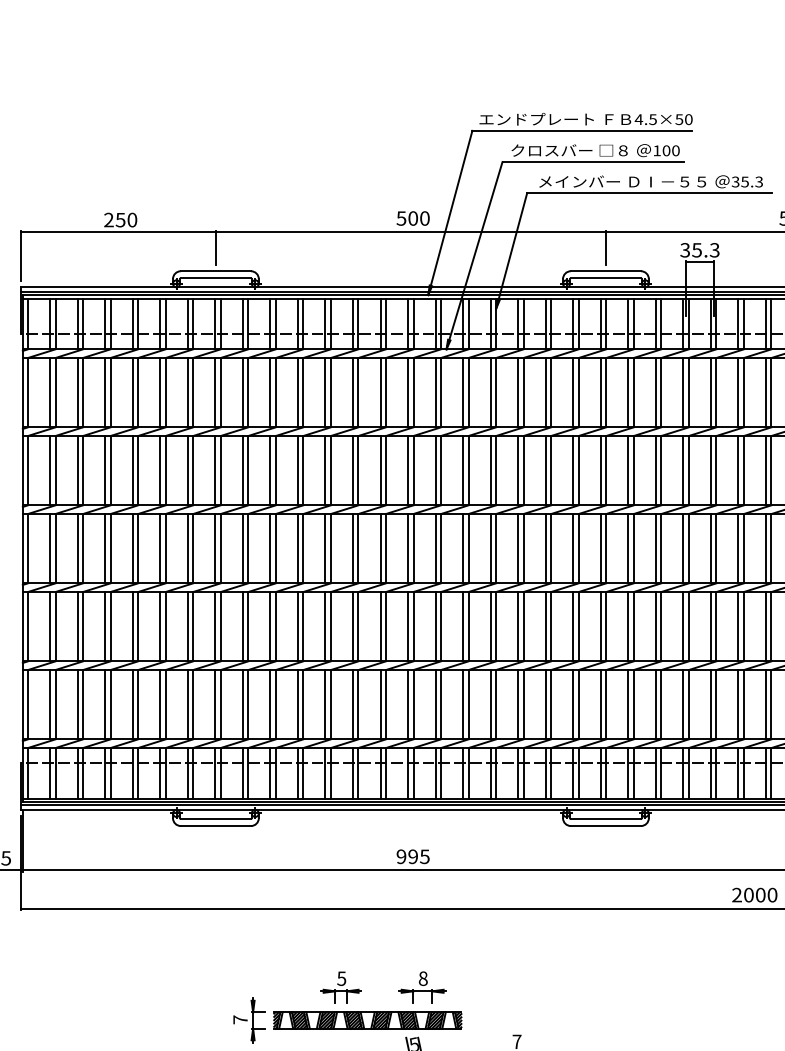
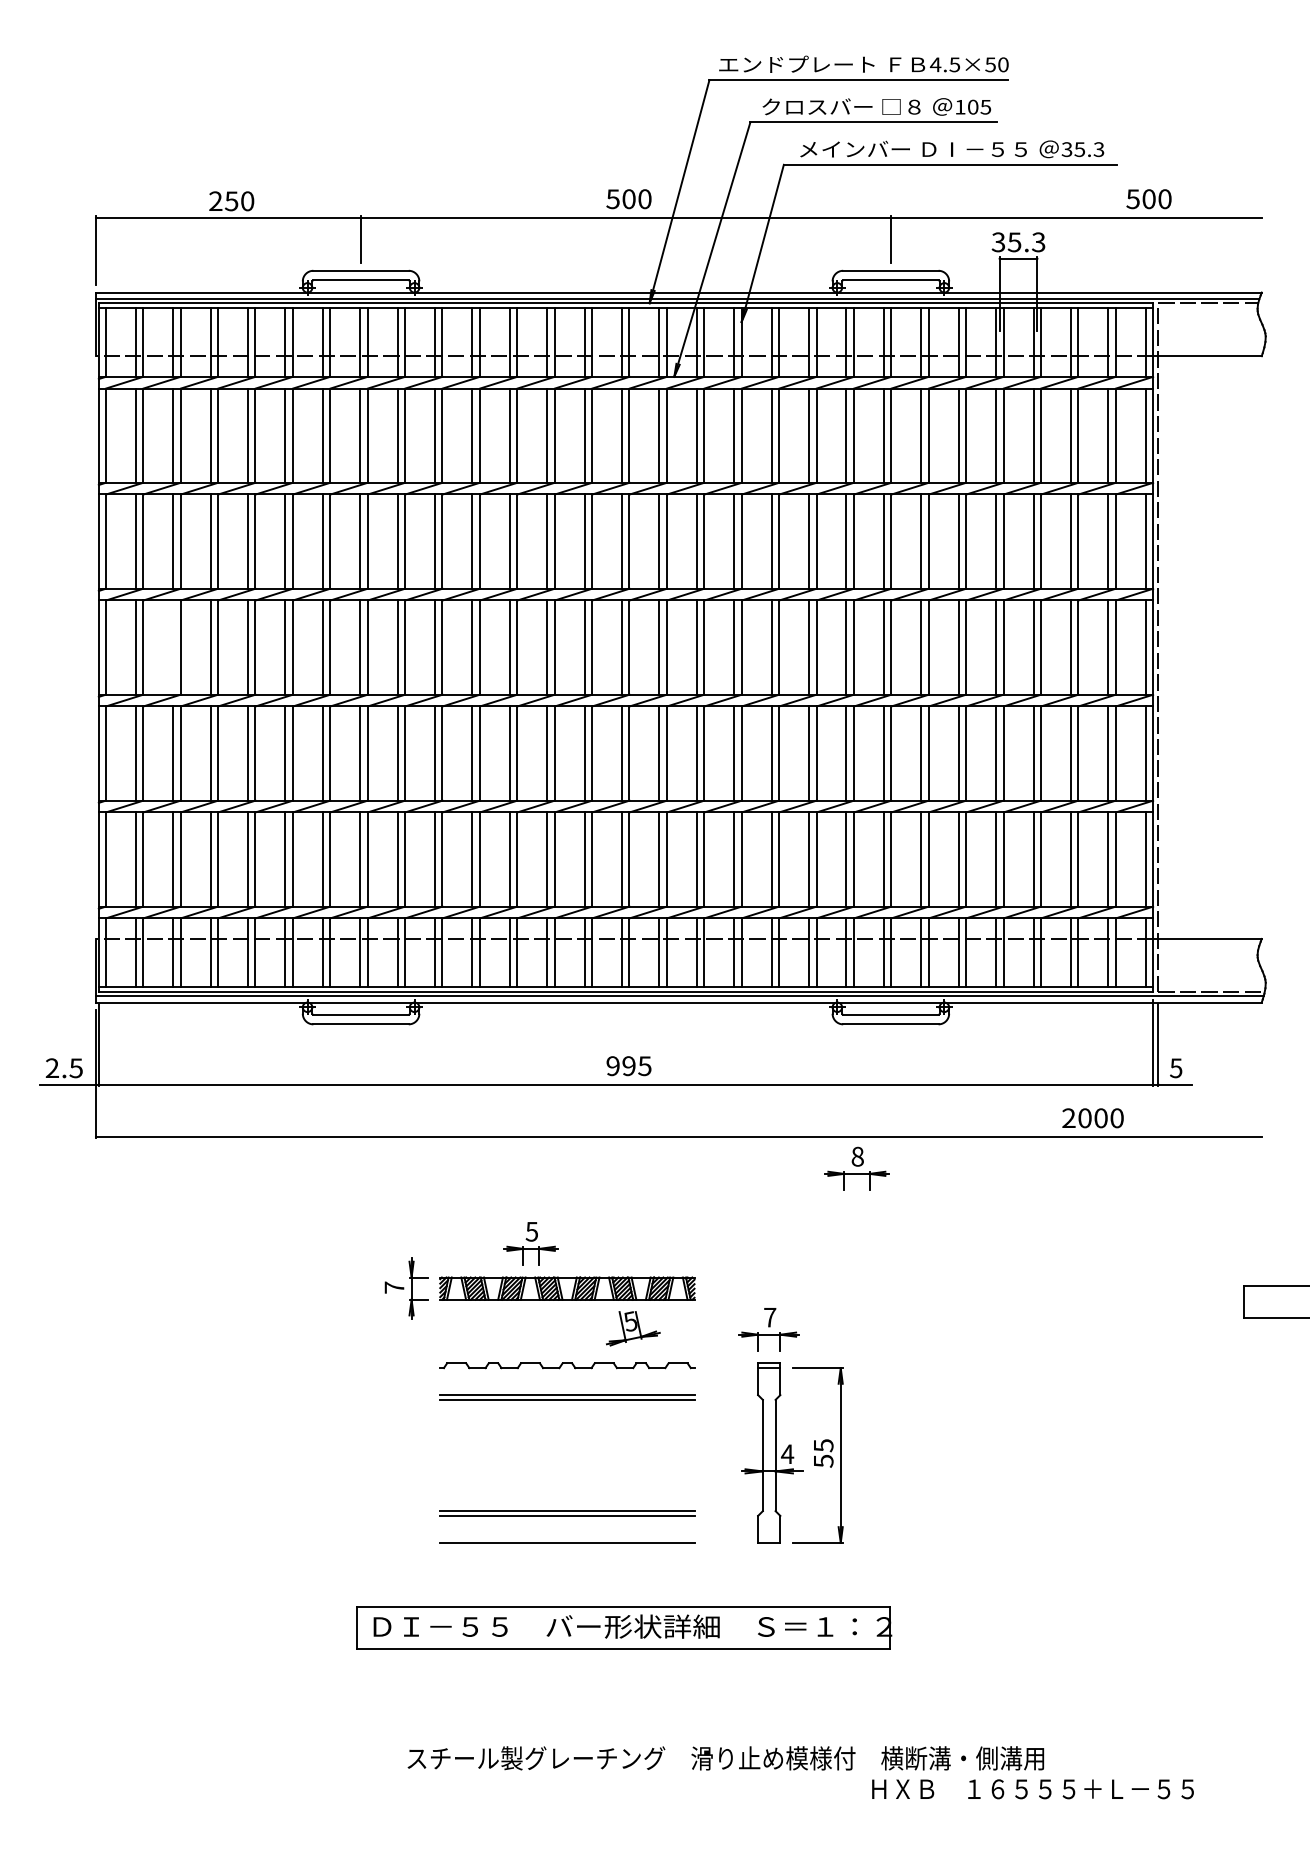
text: (675, 150) -> (985, 106), 100 -> 105
line: (77, 548) -> (173, 647), removed
part: (422, 987) -> (856, 1168), moved

